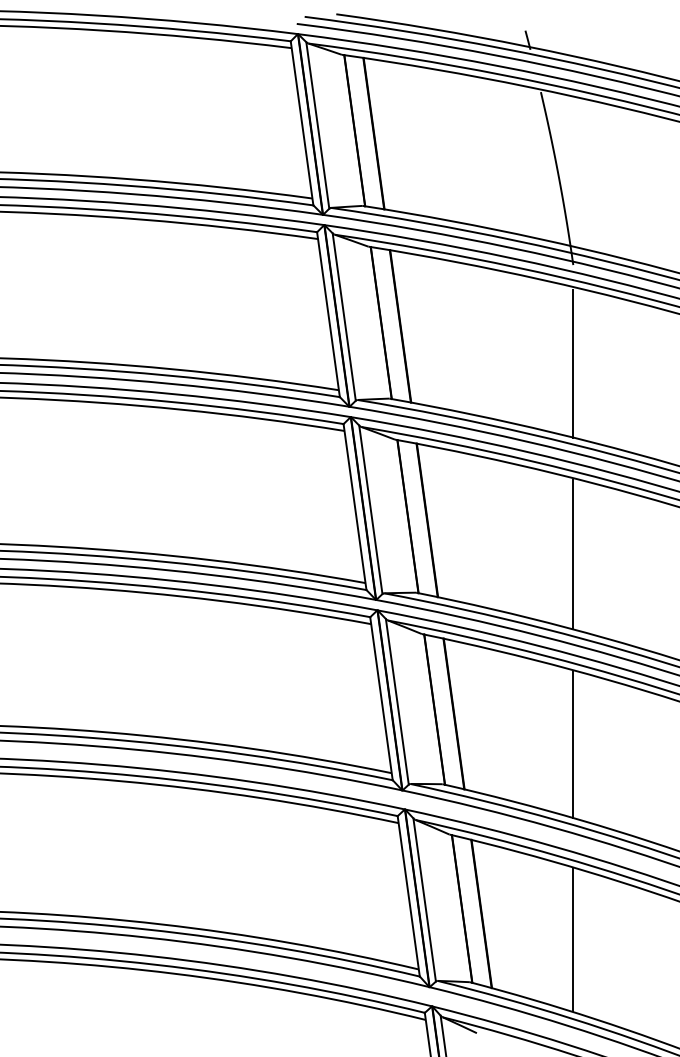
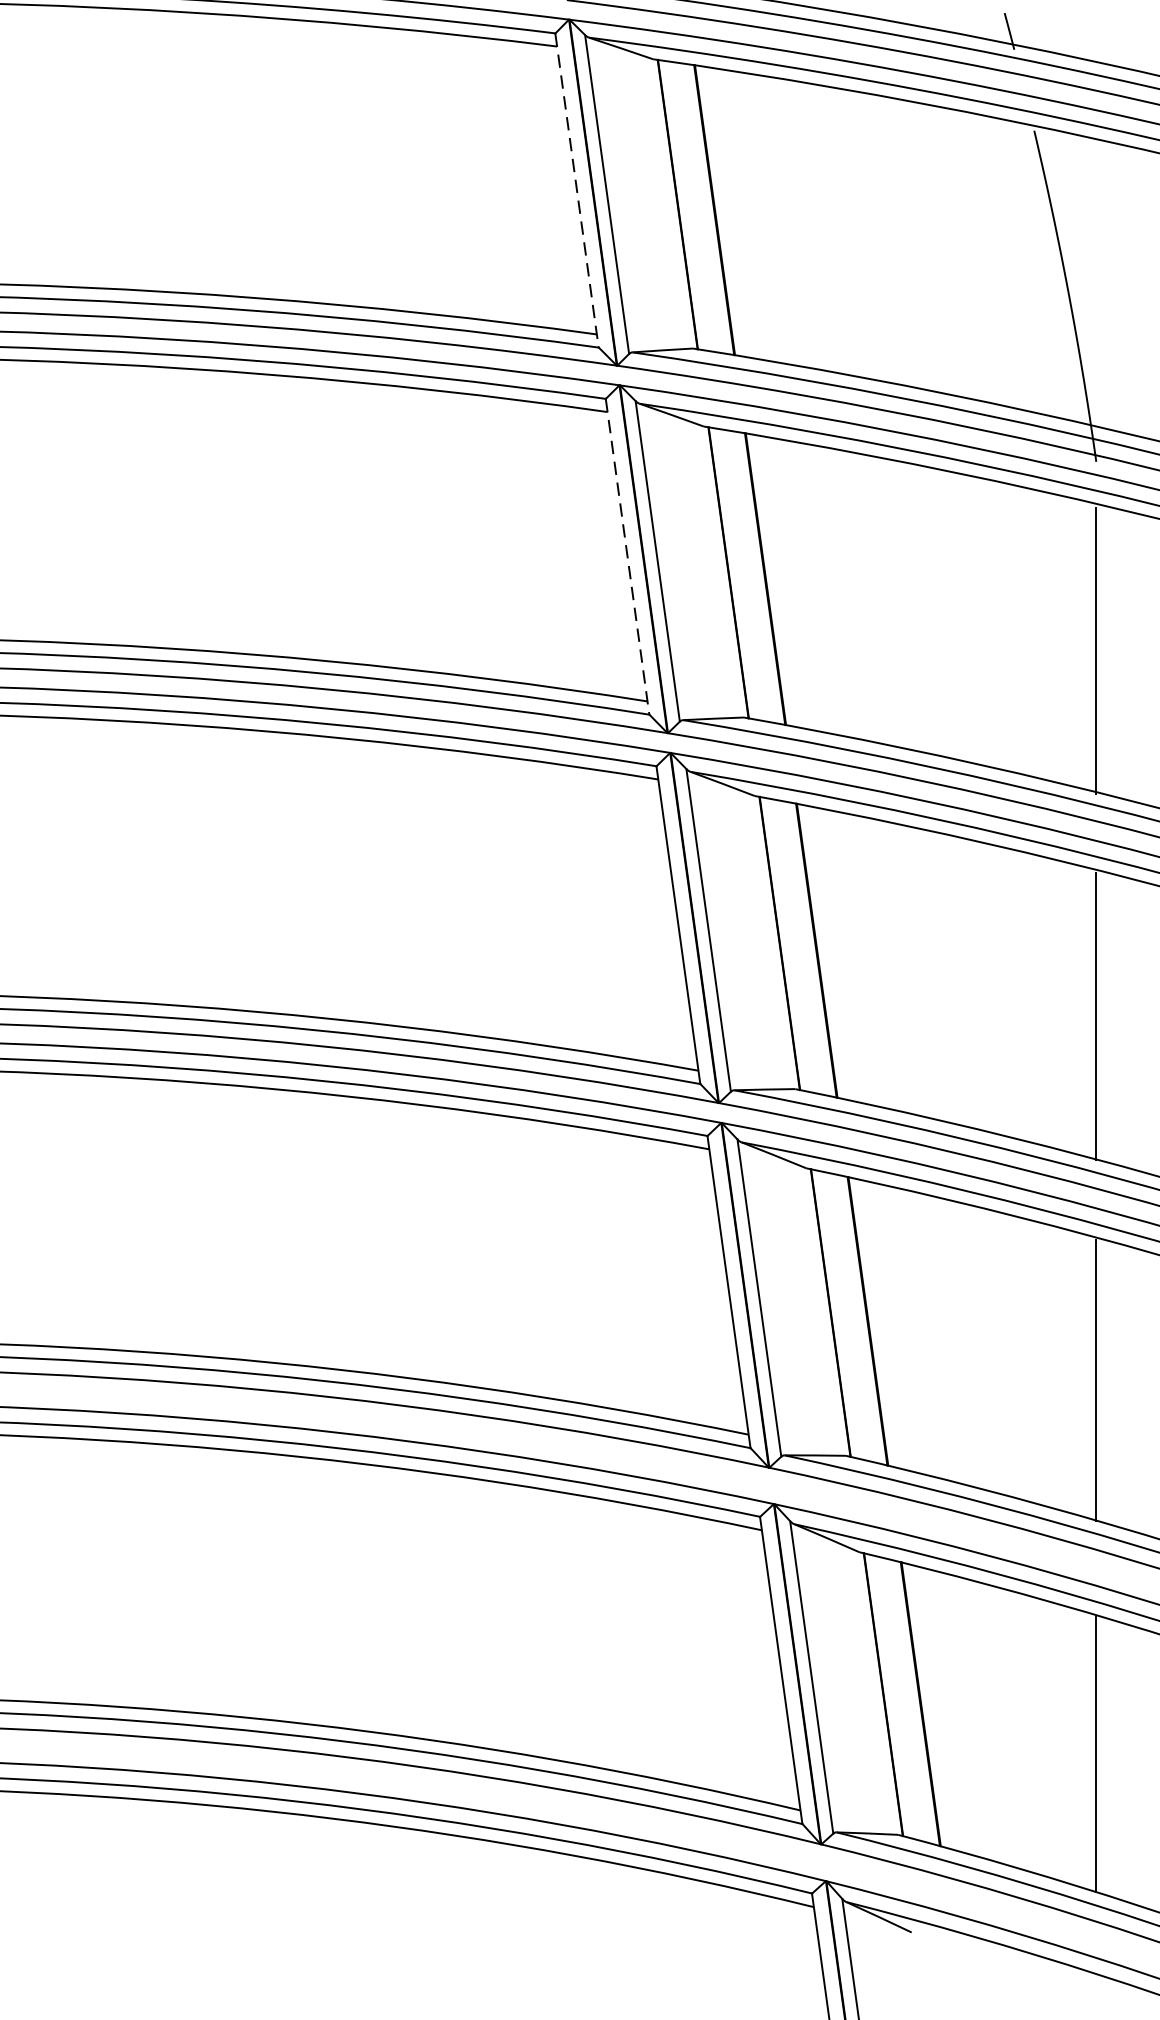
line: (302, 123) -> (577, 190), solid -> dashed
line: (328, 315) -> (627, 558), solid -> dashed

